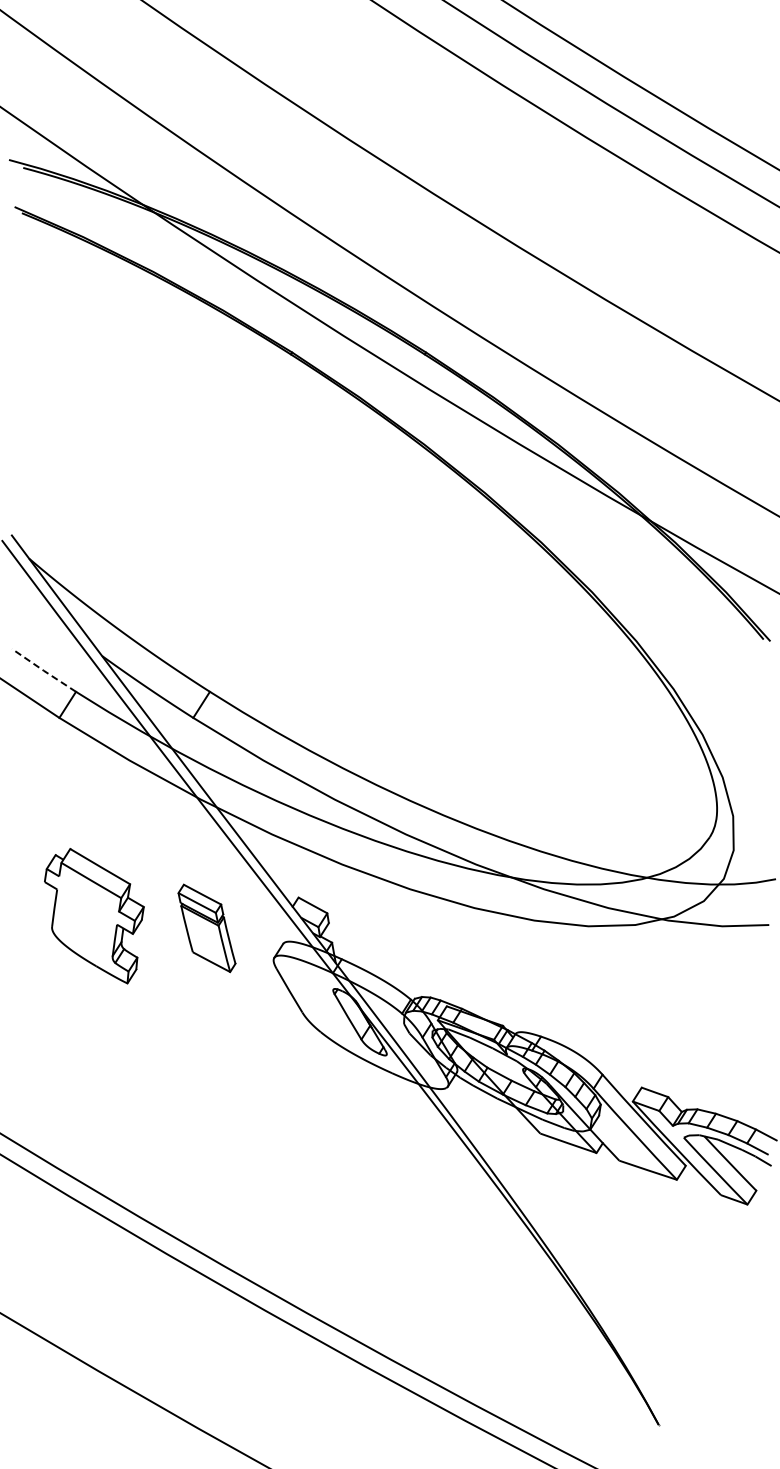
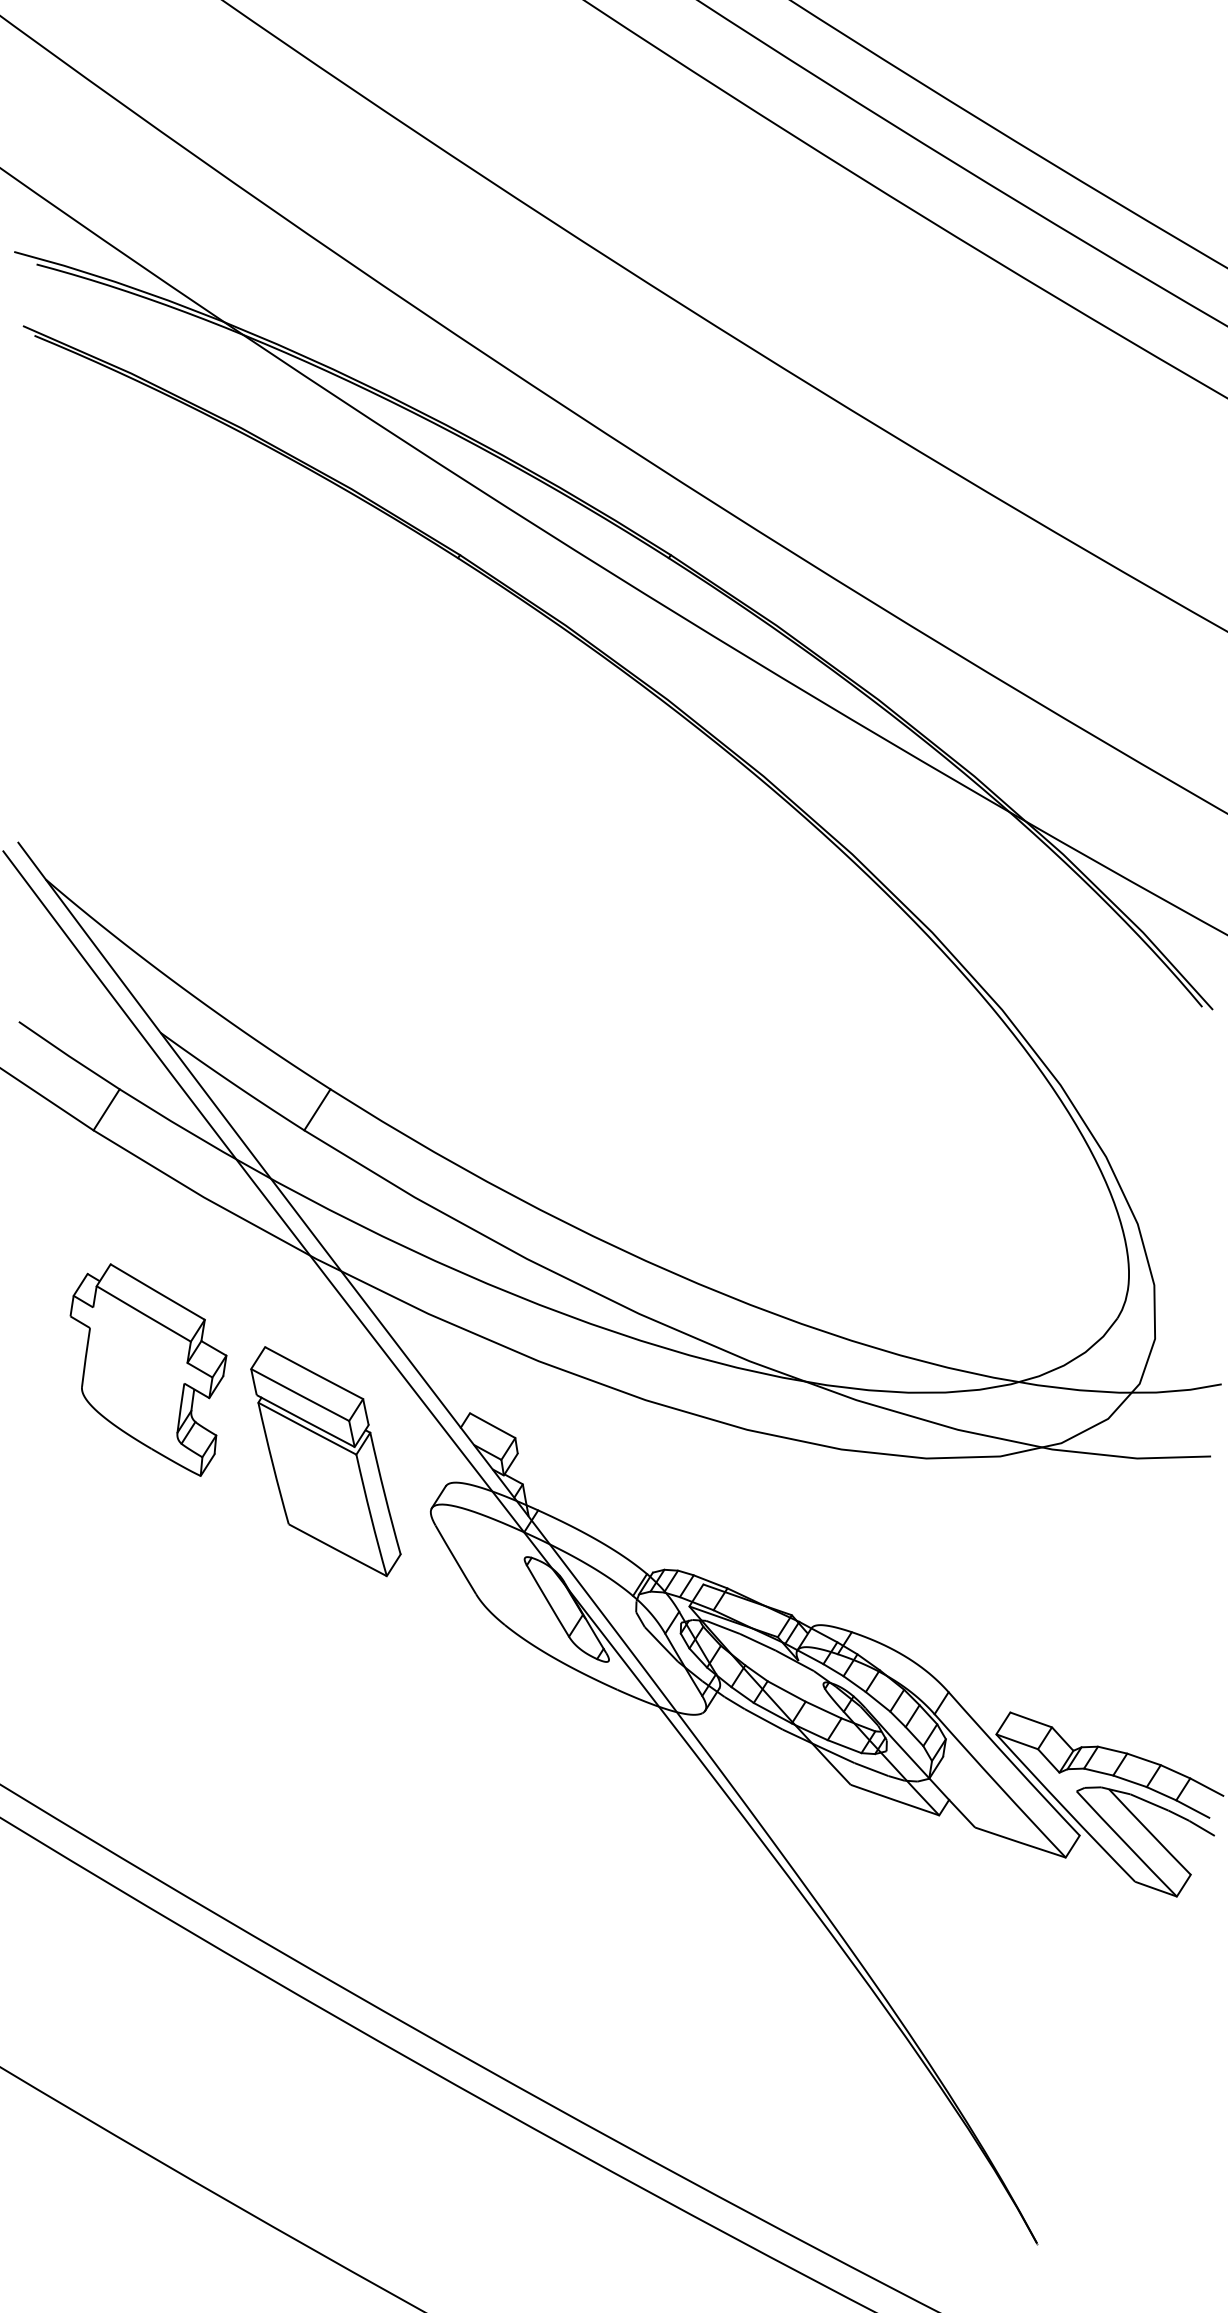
line: (43, 670) -> (68, 1055), dashed -> solid
part: (94, 916) -> (148, 1370), moved
part: (206, 928) -> (325, 1461), size x1.67

